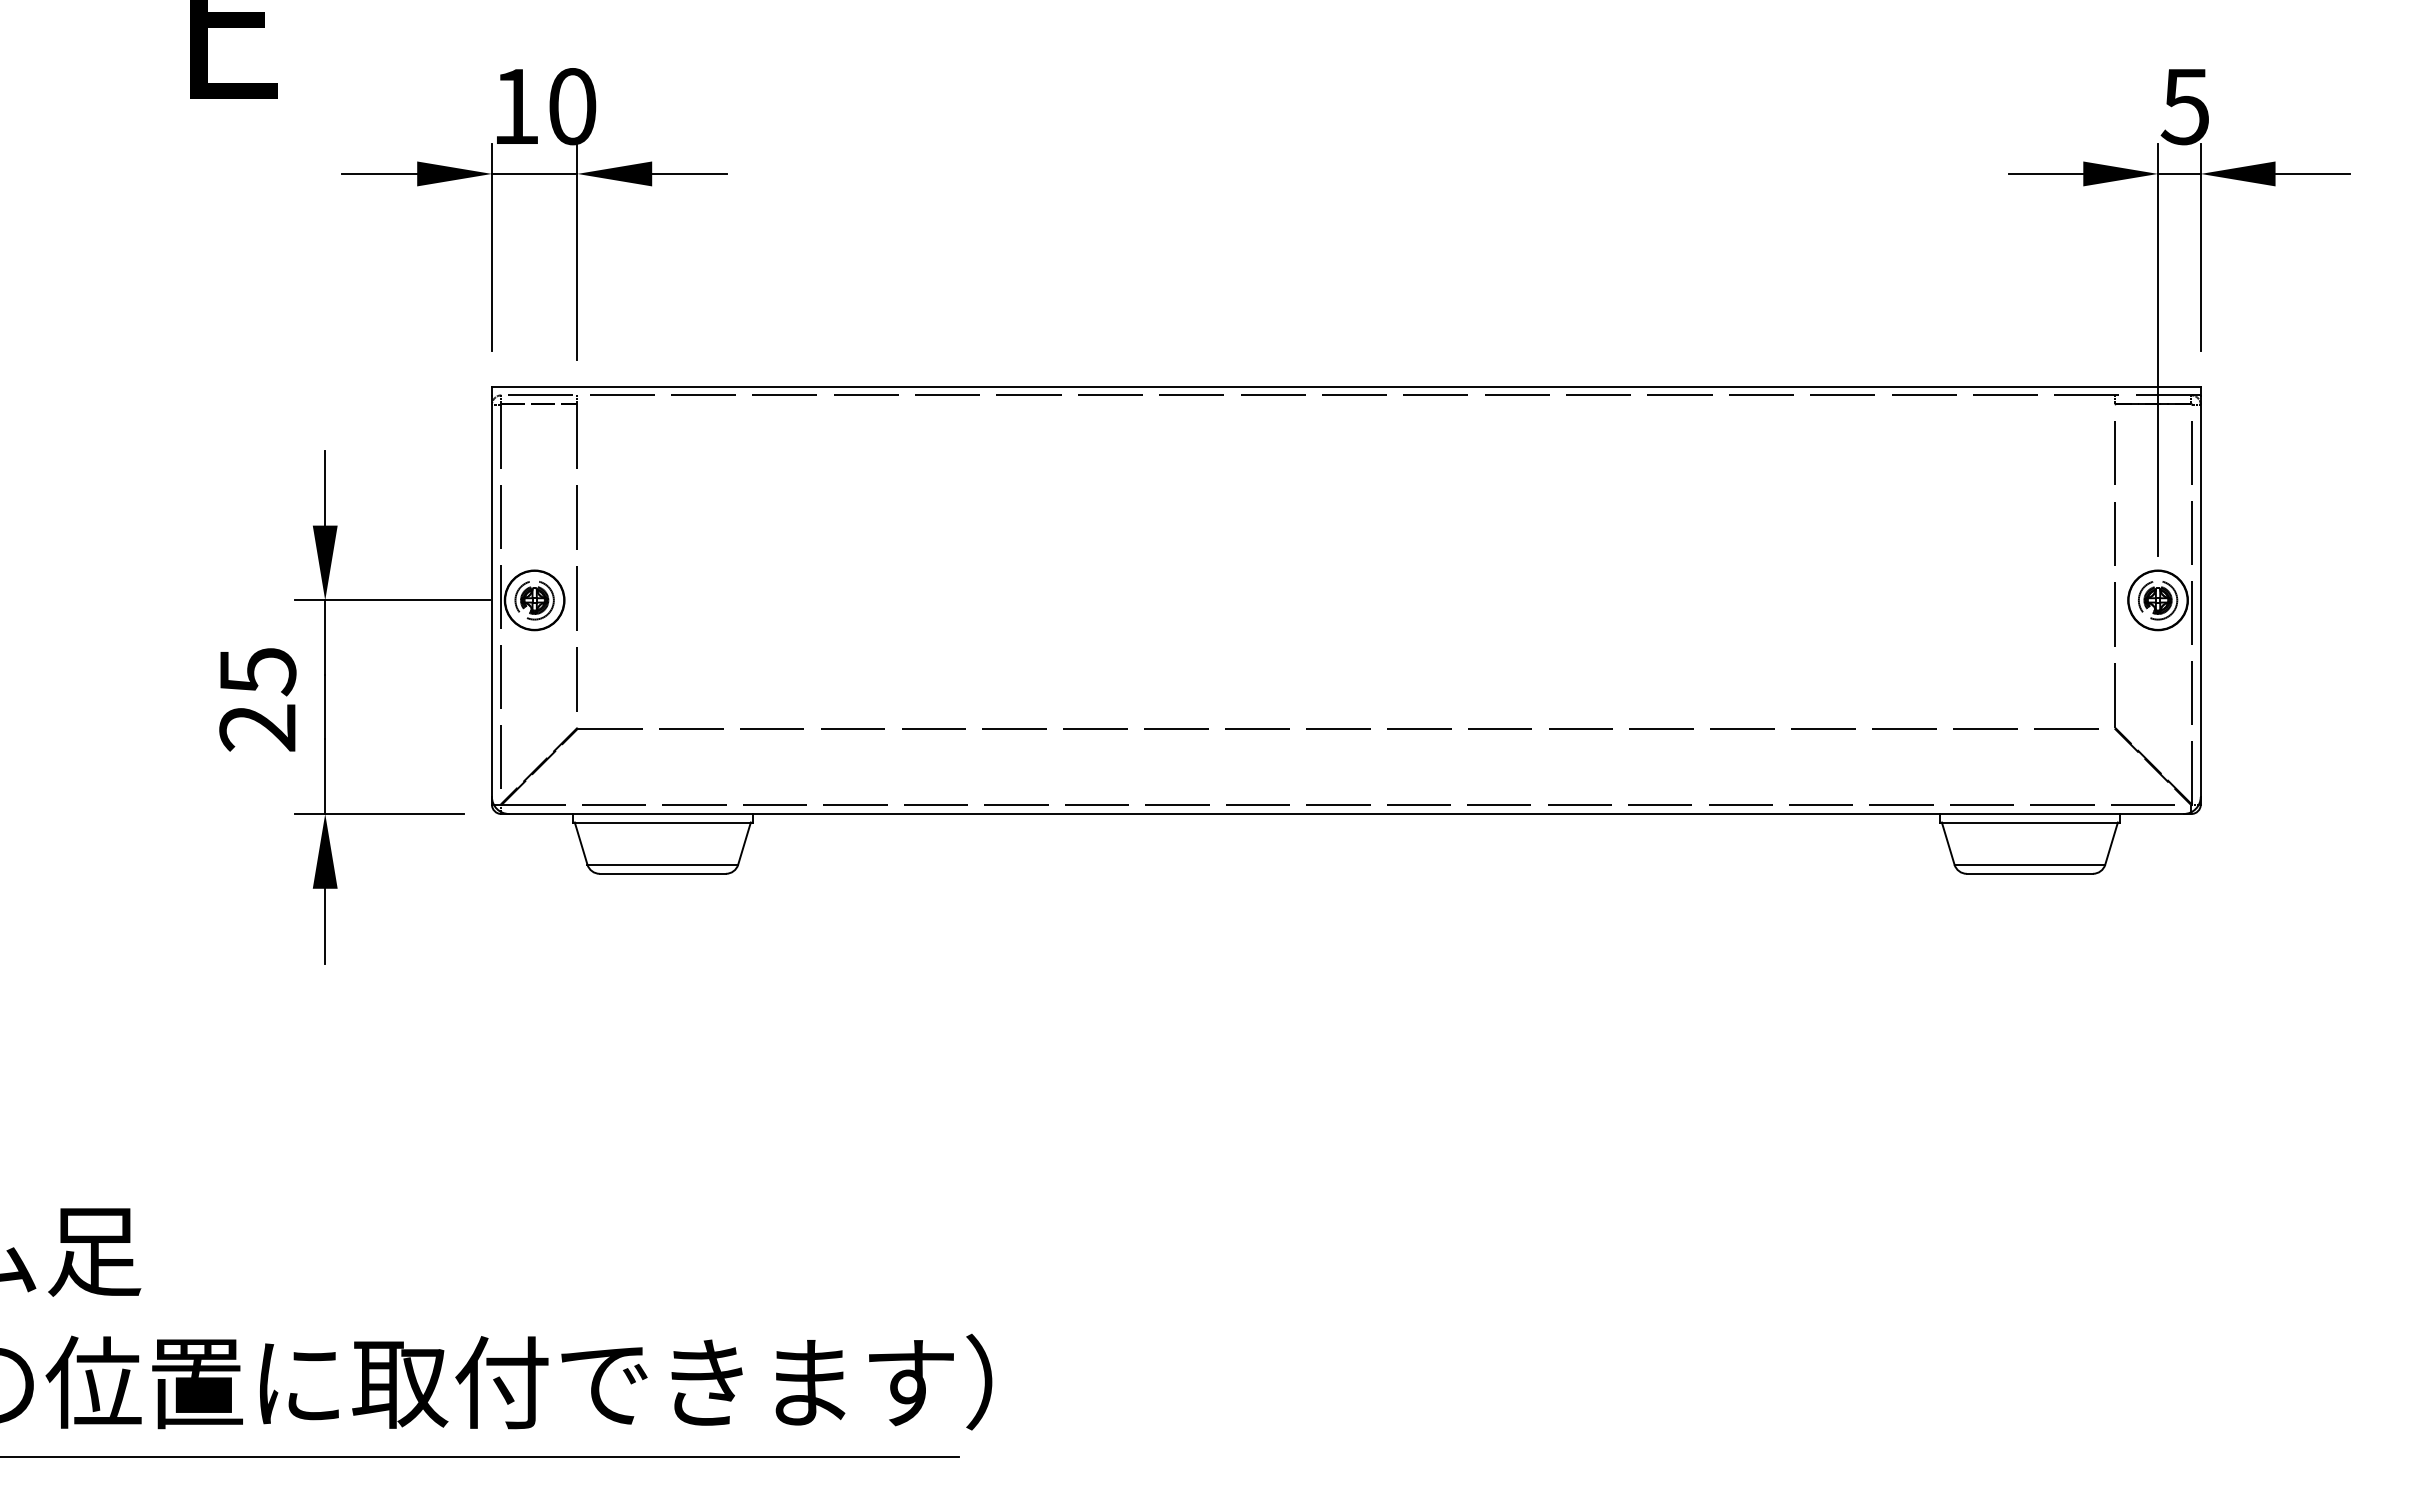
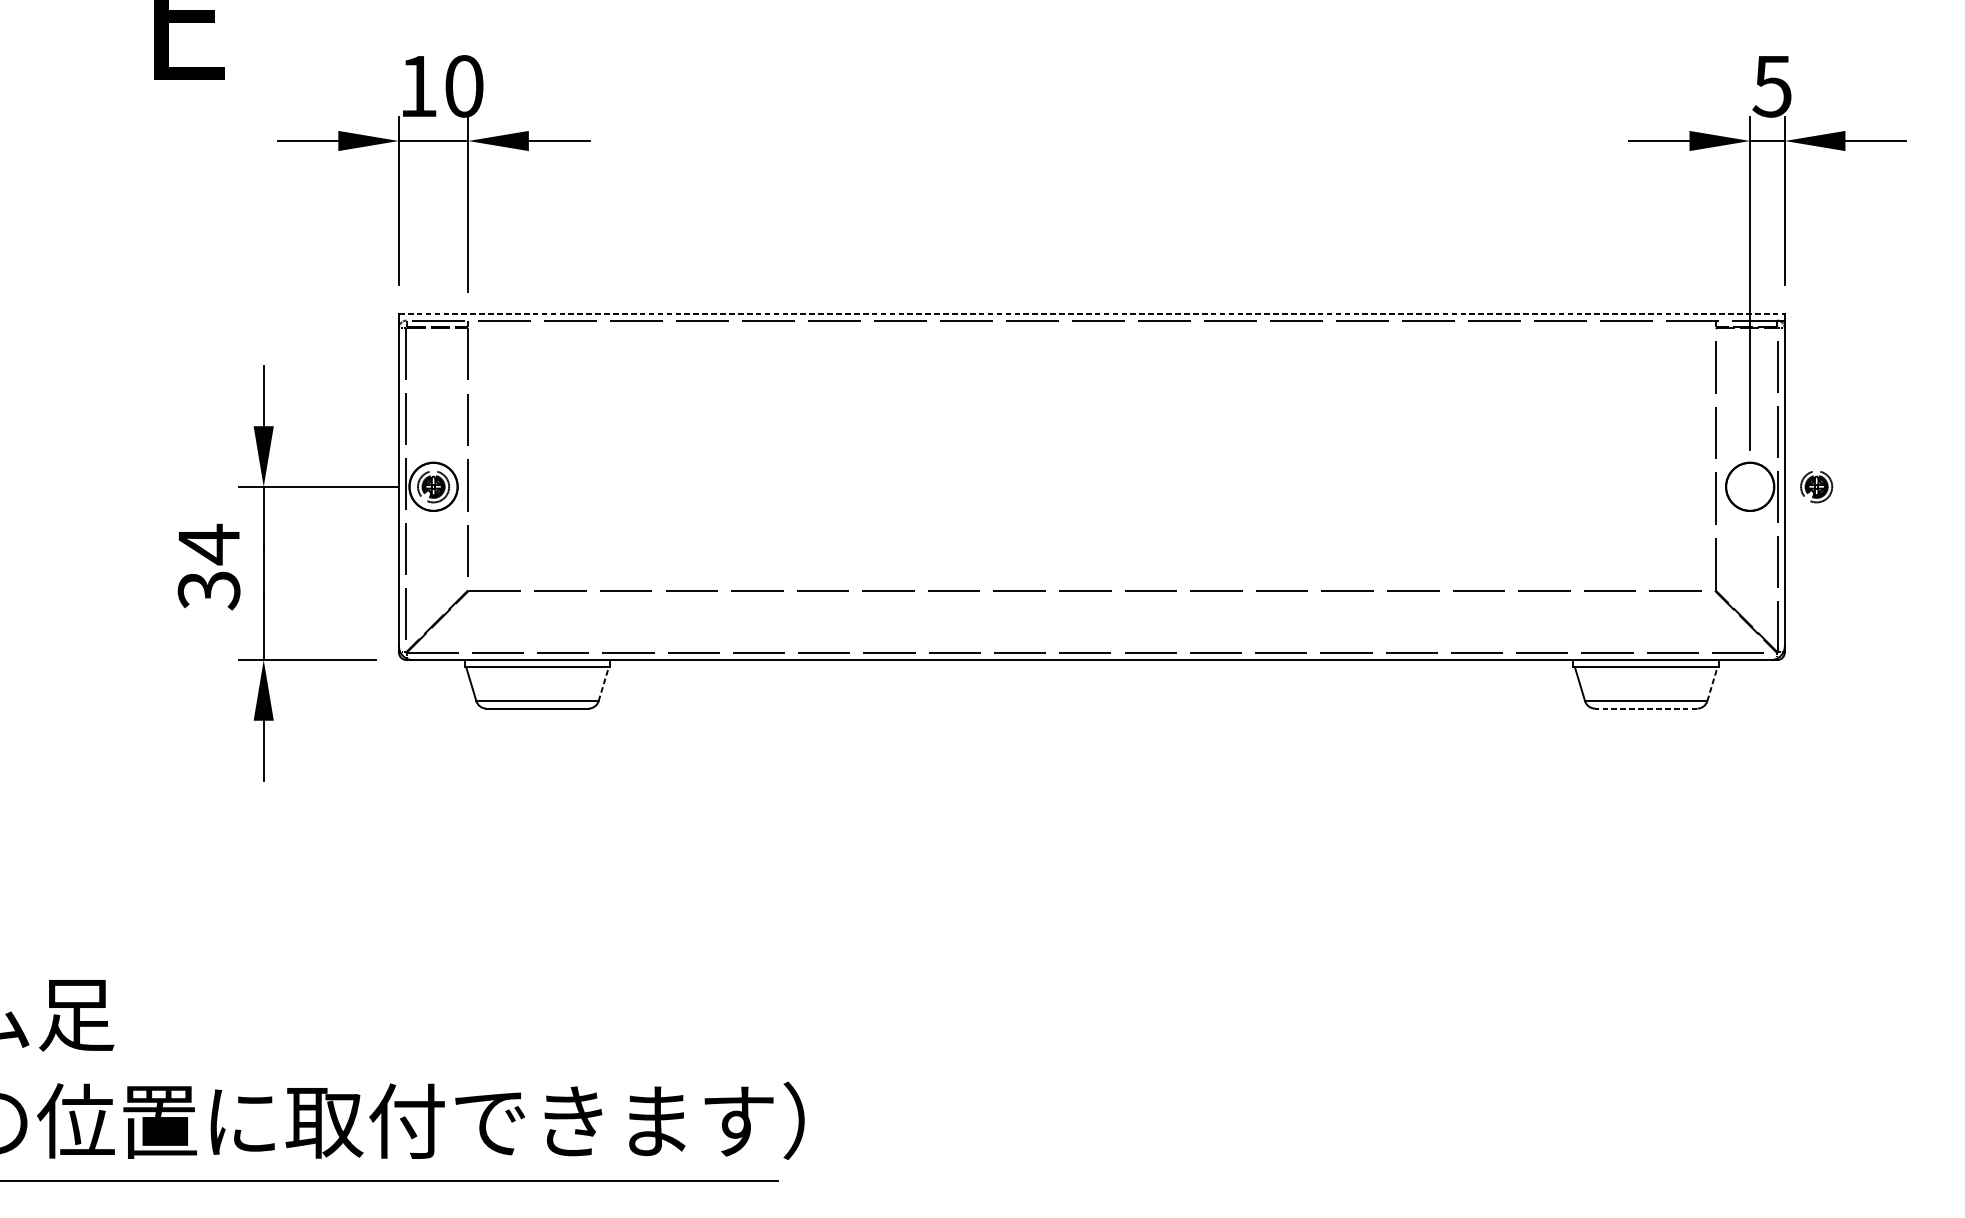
line: (1346, 386) -> (1091, 313), solid -> dashed
part: (2158, 600) -> (1817, 486), moved
text: (257, 699) -> (208, 567), 25 -> 34
line: (744, 843) -> (603, 684), solid -> dashed
line: (2111, 843) -> (1712, 684), solid -> dashed
line: (2029, 873) -> (1645, 708), solid -> dashed

